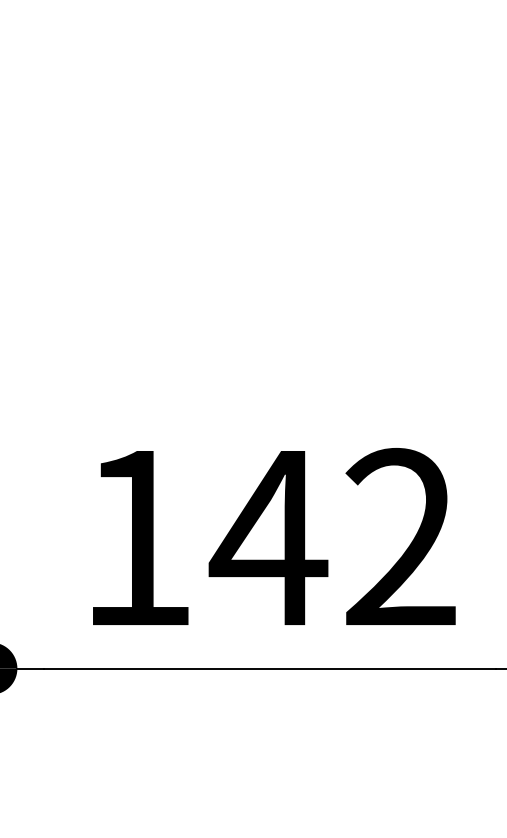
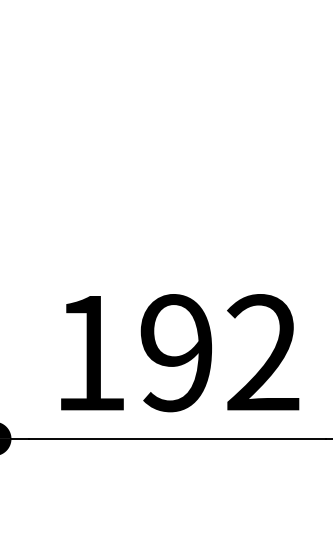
text: (268, 538) -> (176, 353), 142 -> 192

